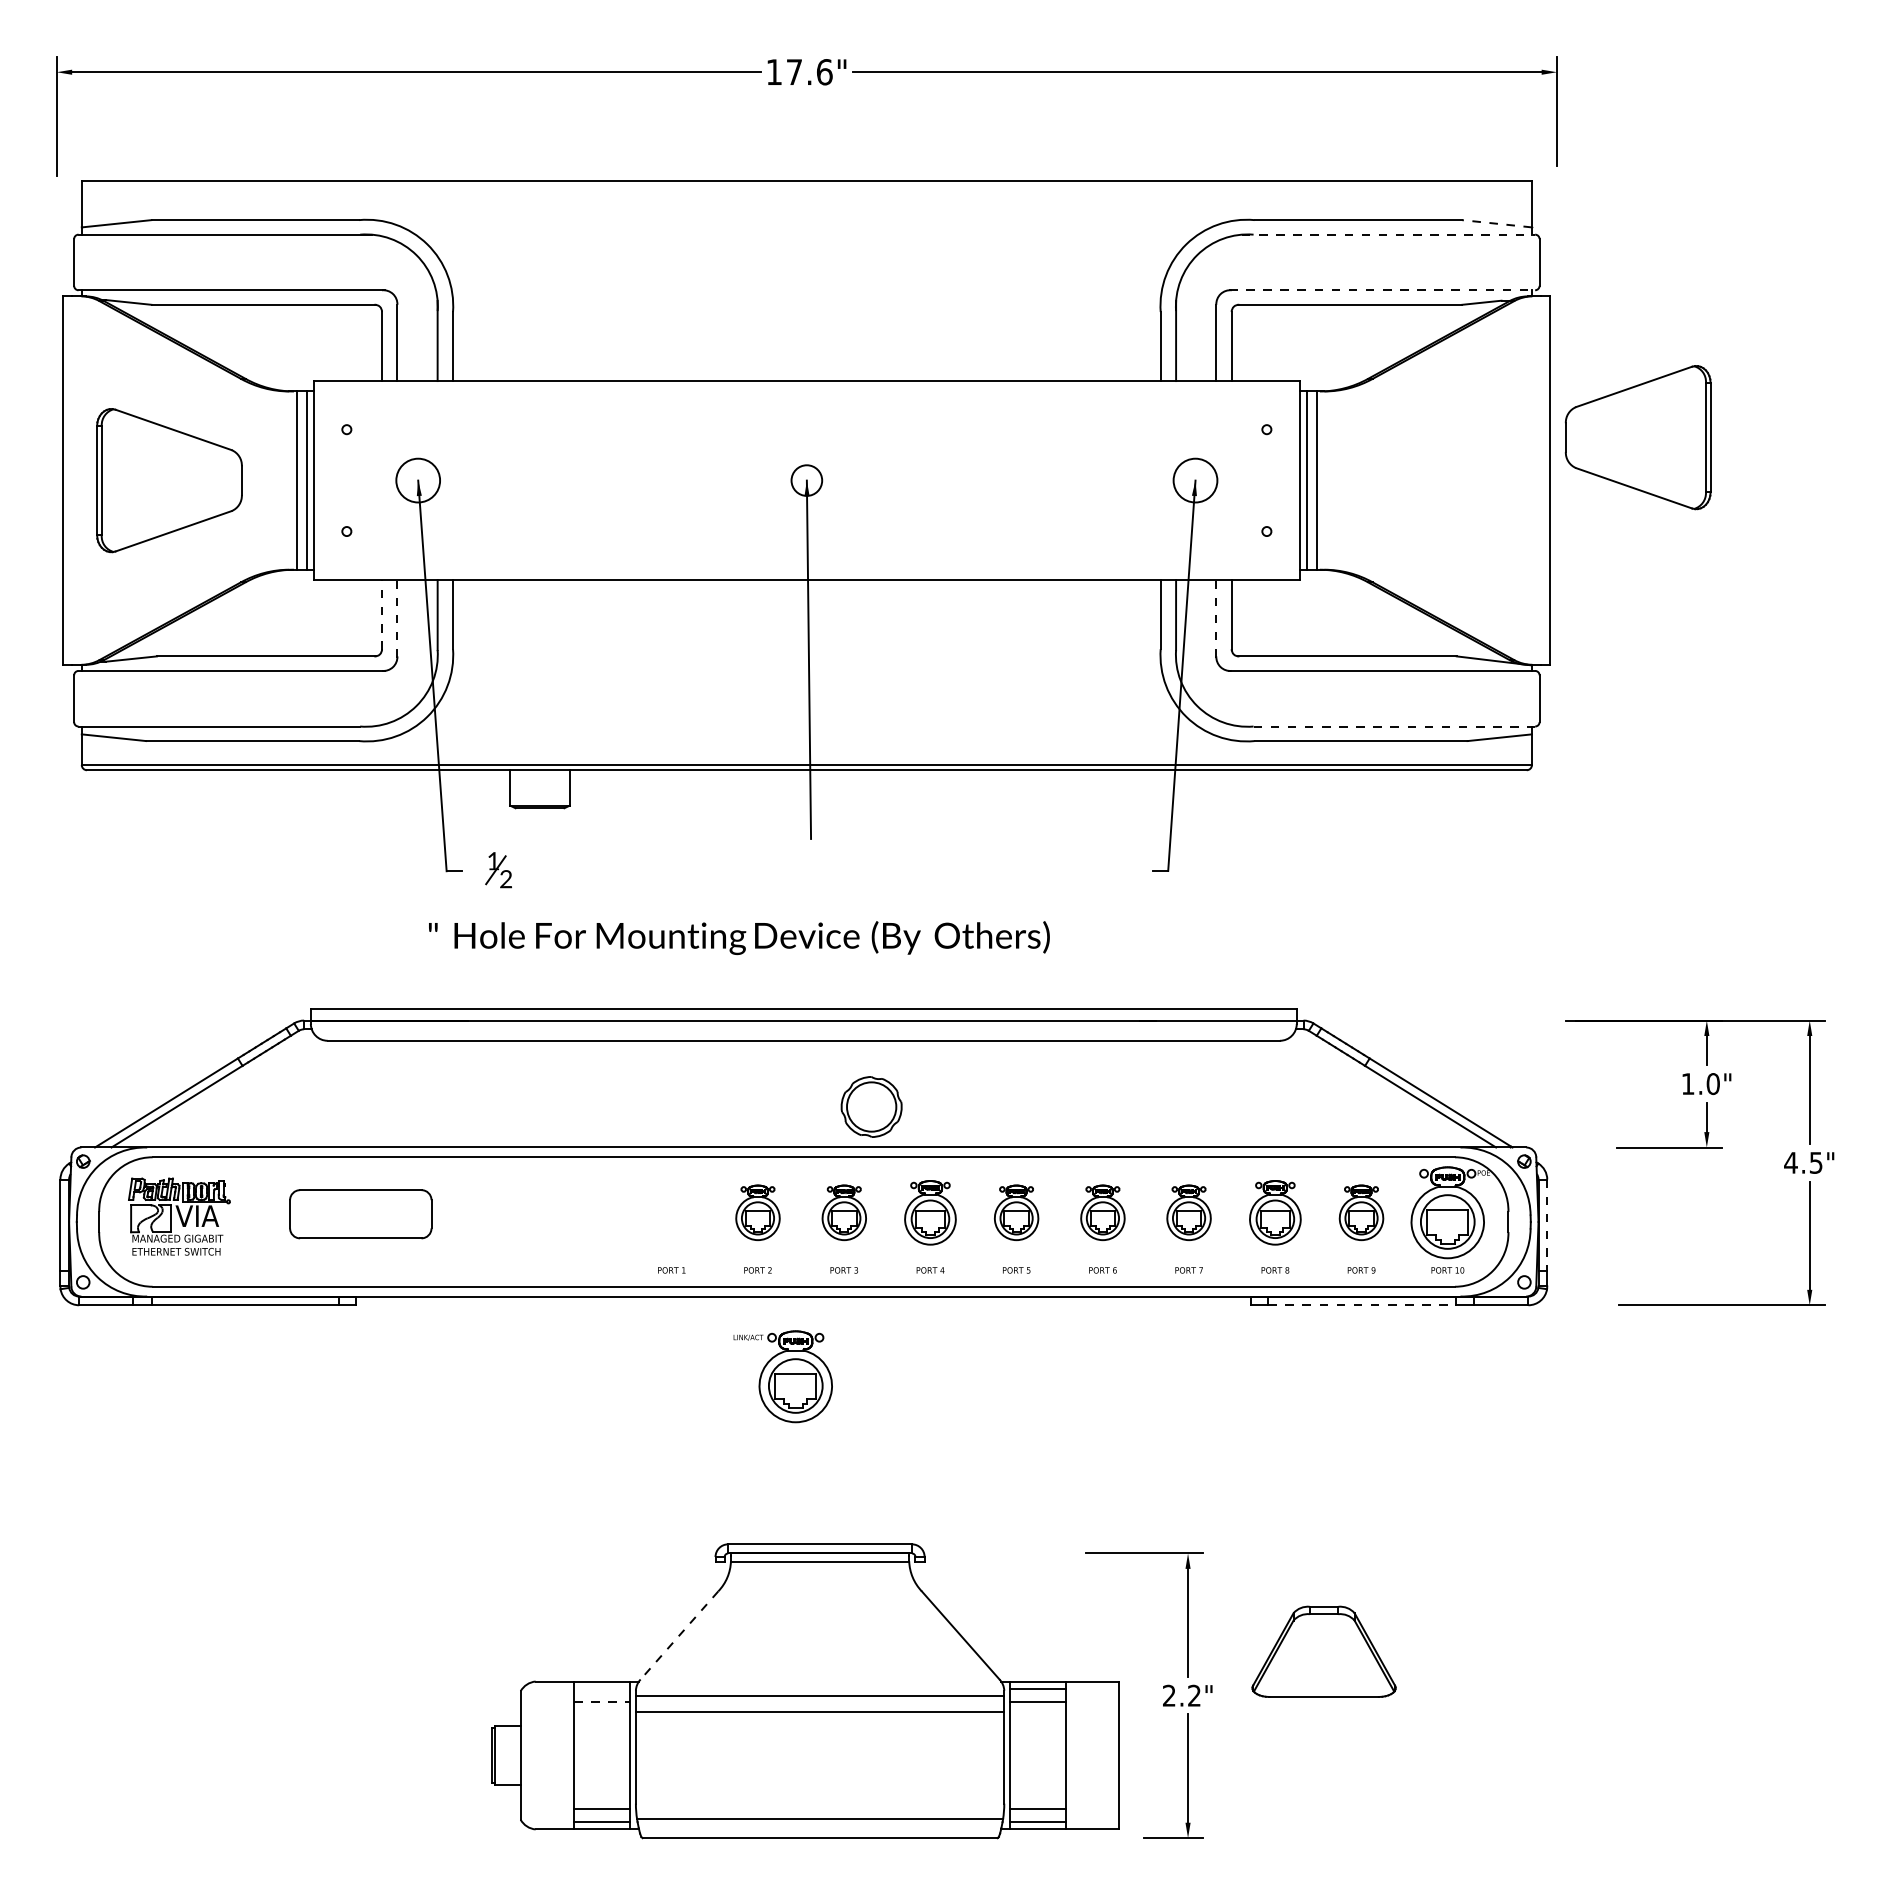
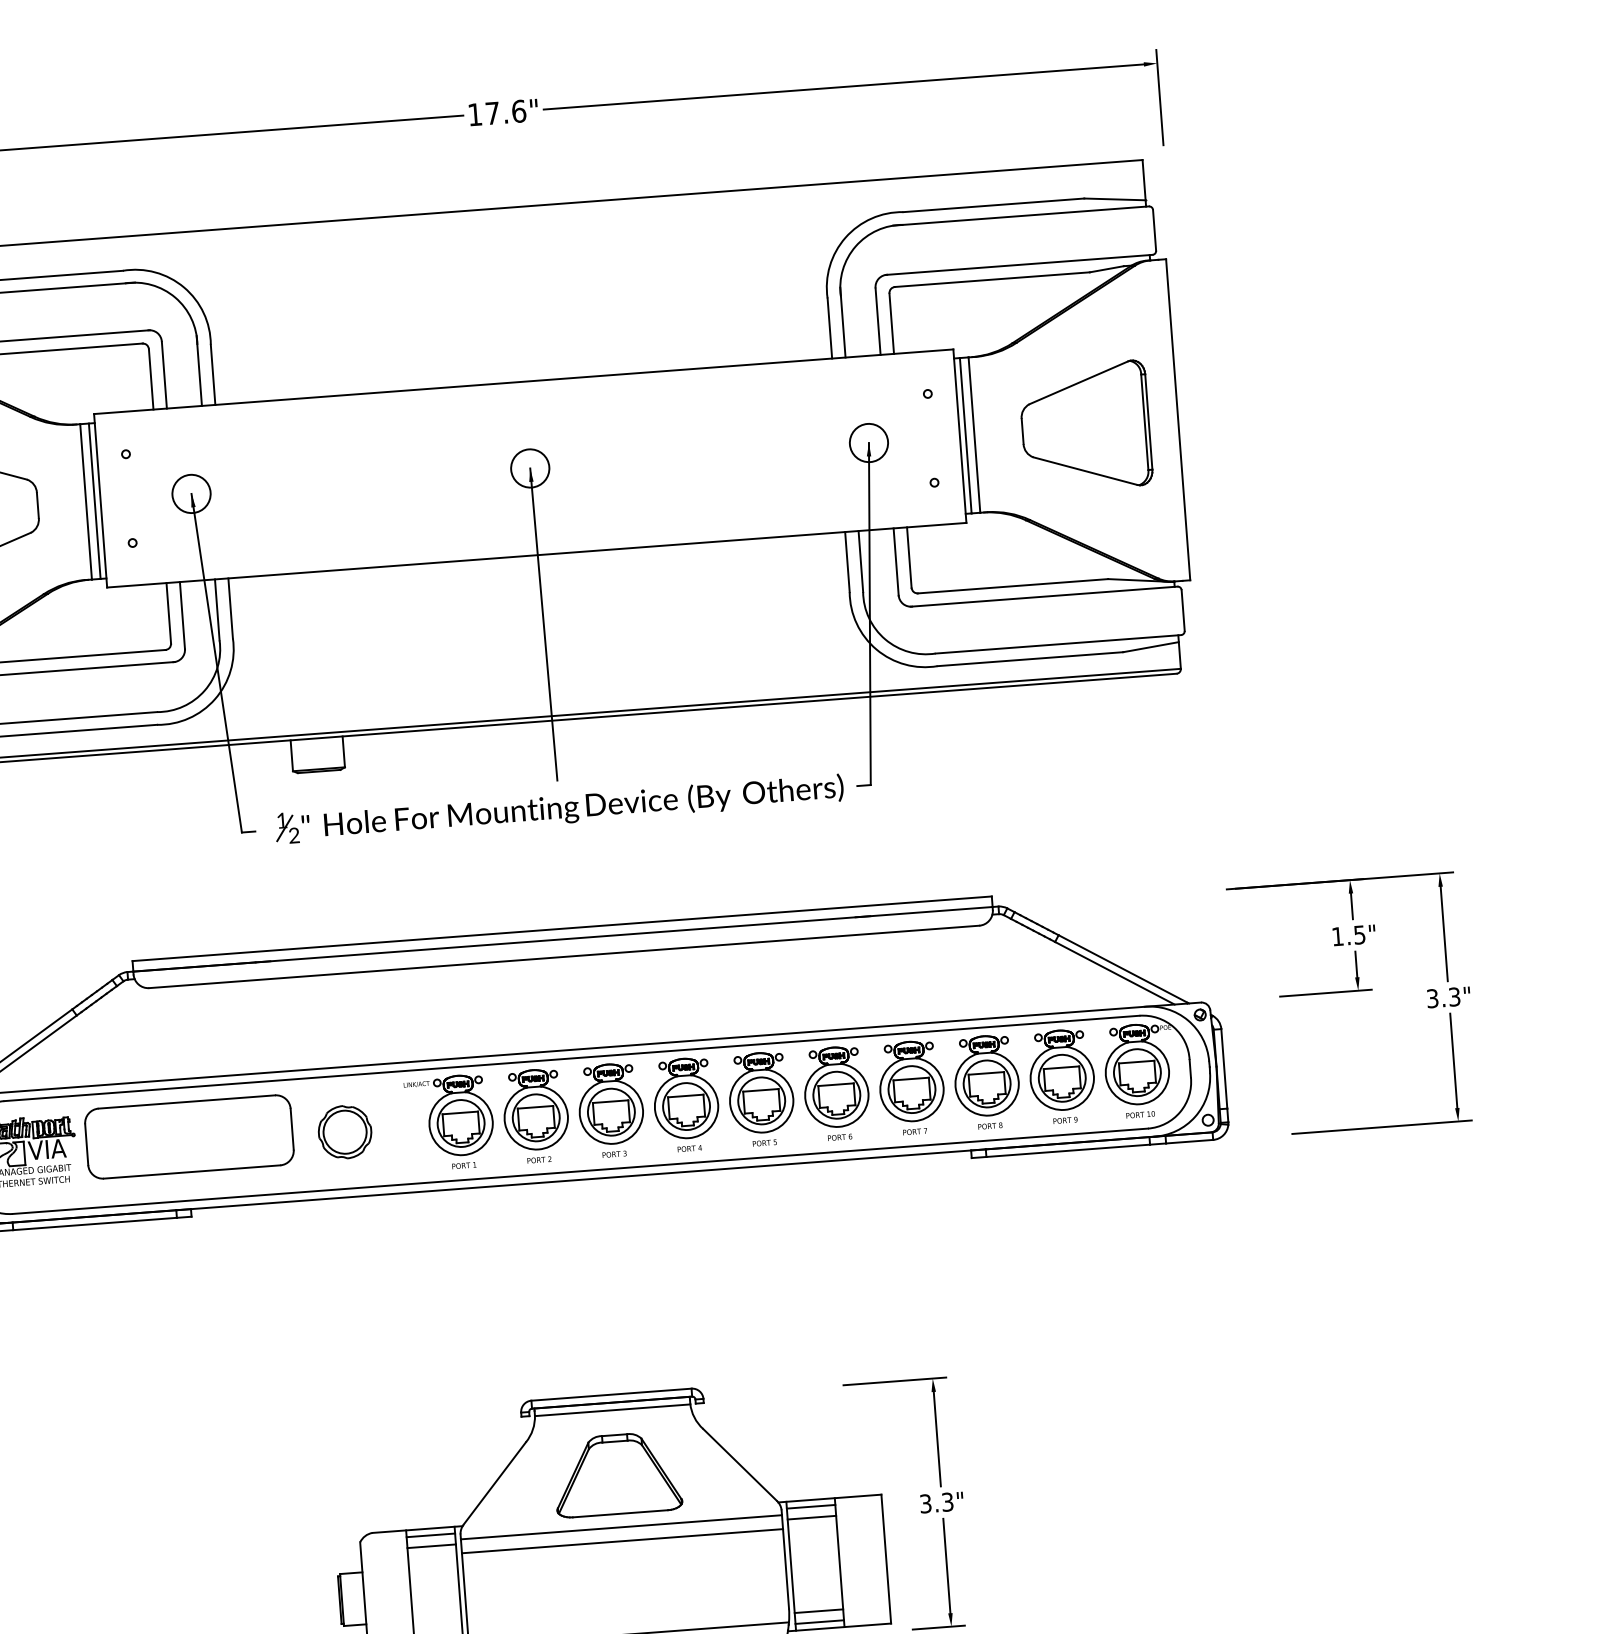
line: (1496, 223) -> (1114, 199), dashed -> solid
line: (1388, 234) -> (1021, 215), dashed -> solid
line: (1382, 290) -> (1019, 265), dashed -> solid
part: (1637, 437) -> (1085, 426), moved
circle: (806, 480) -> (529, 468), size x1.43
line: (382, 614) -> (169, 612), dashed -> solid
line: (397, 618) -> (182, 615), dashed -> solid
line: (1216, 618) -> (896, 561), dashed -> solid
line: (1394, 726) -> (1058, 644), dashed -> solid
text: (739, 938) -> (573, 808), moved
text: (1712, 1084) -> (1359, 935), 1.0" -> 1.5"
part: (871, 1106) -> (344, 1131), moved
text: (1803, 1162) -> (1443, 997), 4.5" -> 3.3"
part: (757, 1212) -> (535, 1109), size x1.67
part: (844, 1212) -> (611, 1103), size x1.67
part: (930, 1212) -> (685, 1098), size x1.43
part: (1016, 1212) -> (760, 1092), size x1.67
part: (1102, 1212) -> (835, 1086), size x1.67
part: (1188, 1212) -> (910, 1081), size x1.67
part: (1275, 1212) -> (986, 1075), size x1.43
part: (1361, 1212) -> (1061, 1070), size x1.67
part: (360, 1214) -> (189, 1137), size x1.67
line: (1547, 1225) -> (1224, 1069), dashed -> solid
line: (1362, 1305) -> (1068, 1151), dashed -> solid
part: (782, 1376) -> (448, 1116), moved
line: (679, 1635) -> (494, 1483), dashed -> solid
part: (1323, 1651) -> (616, 1474), moved
line: (601, 1689) -> (430, 1535), added
text: (1181, 1695) -> (936, 1502), 2.2" -> 3.3"
line: (601, 1701) -> (431, 1546), dashed -> solid

